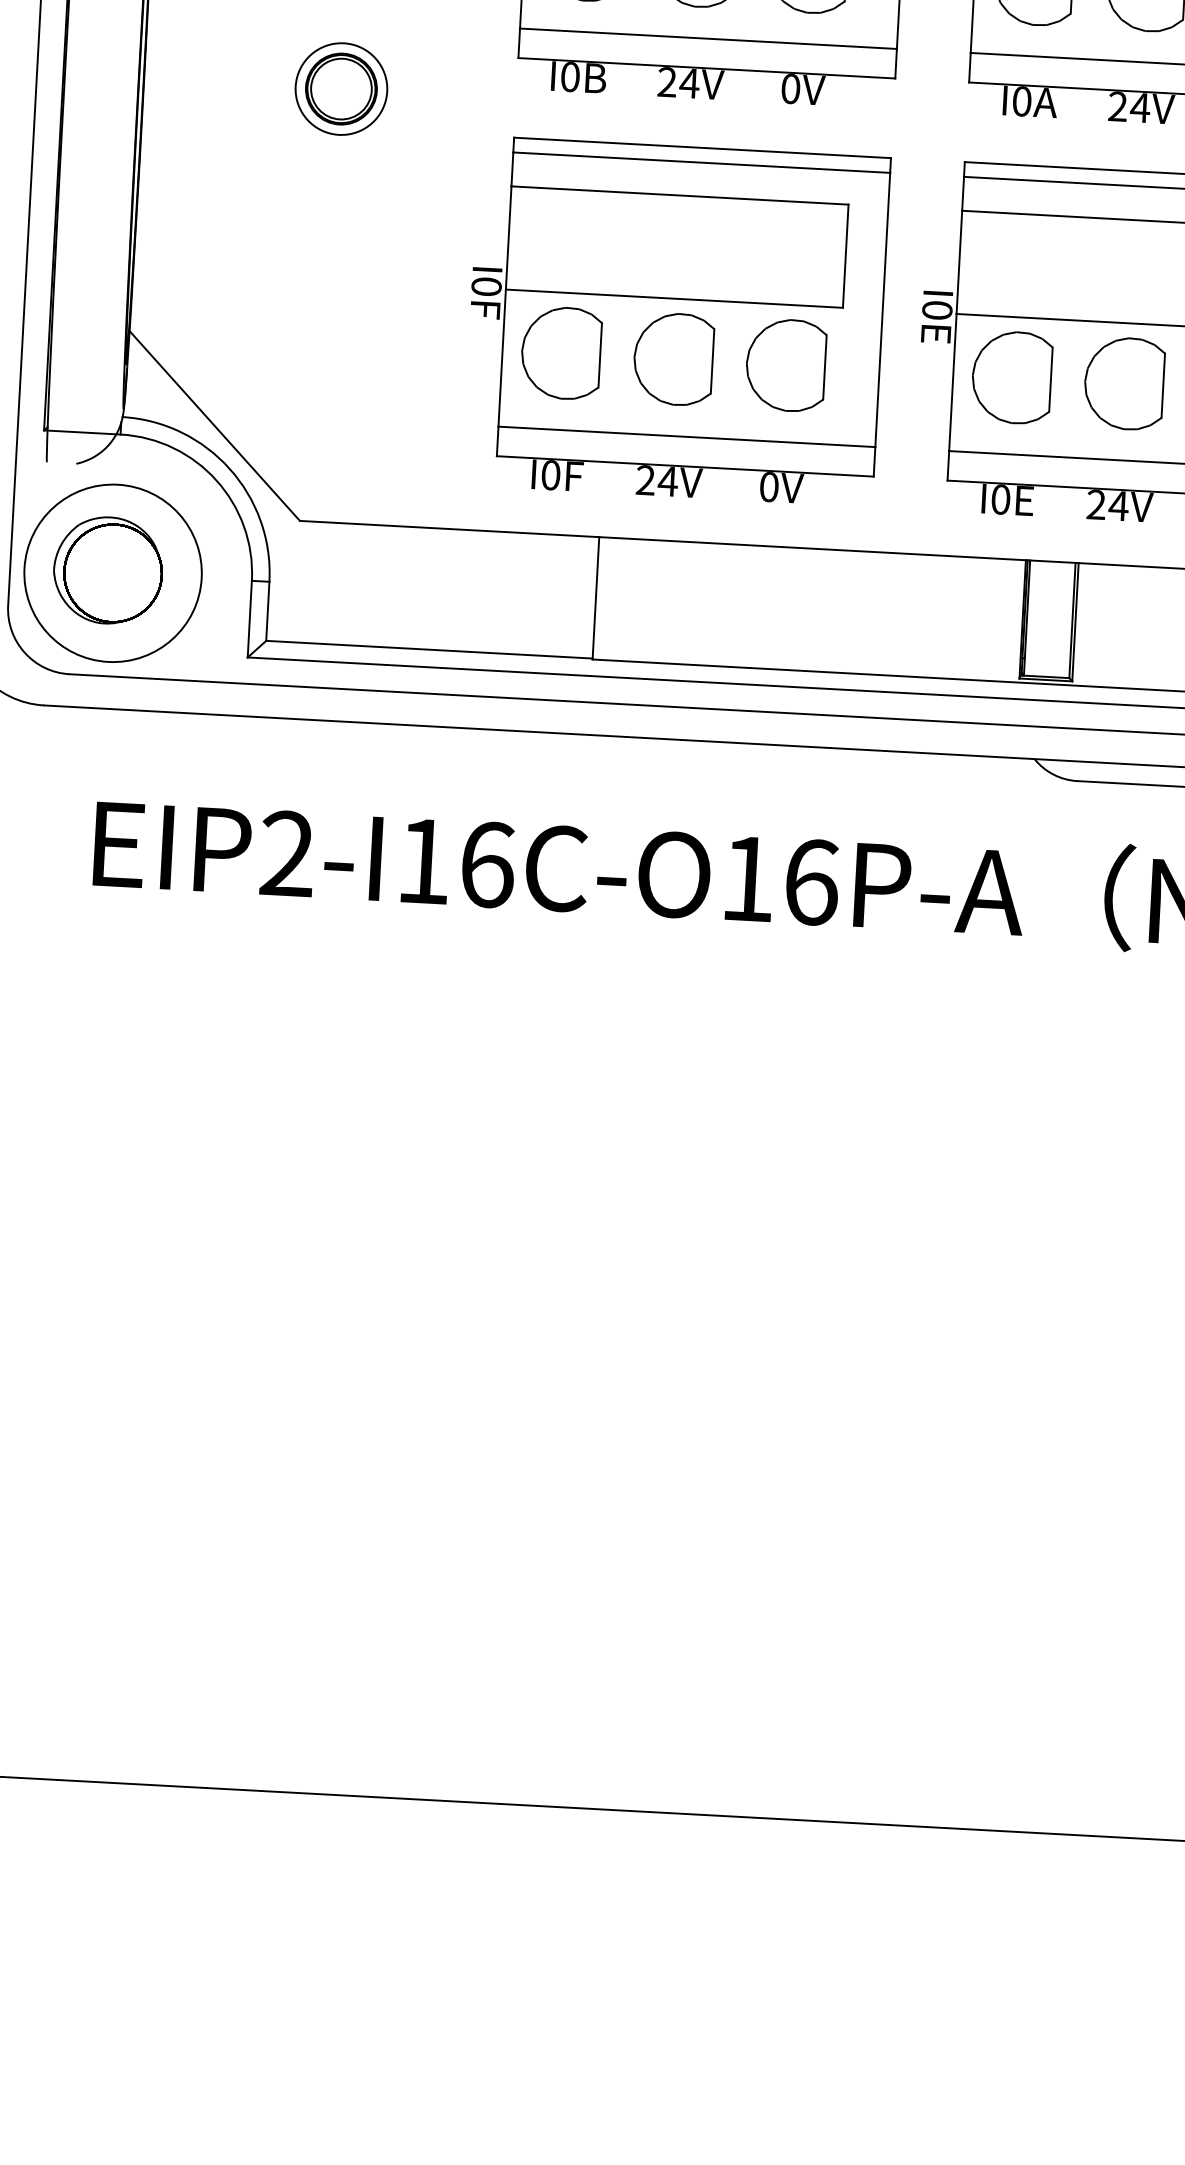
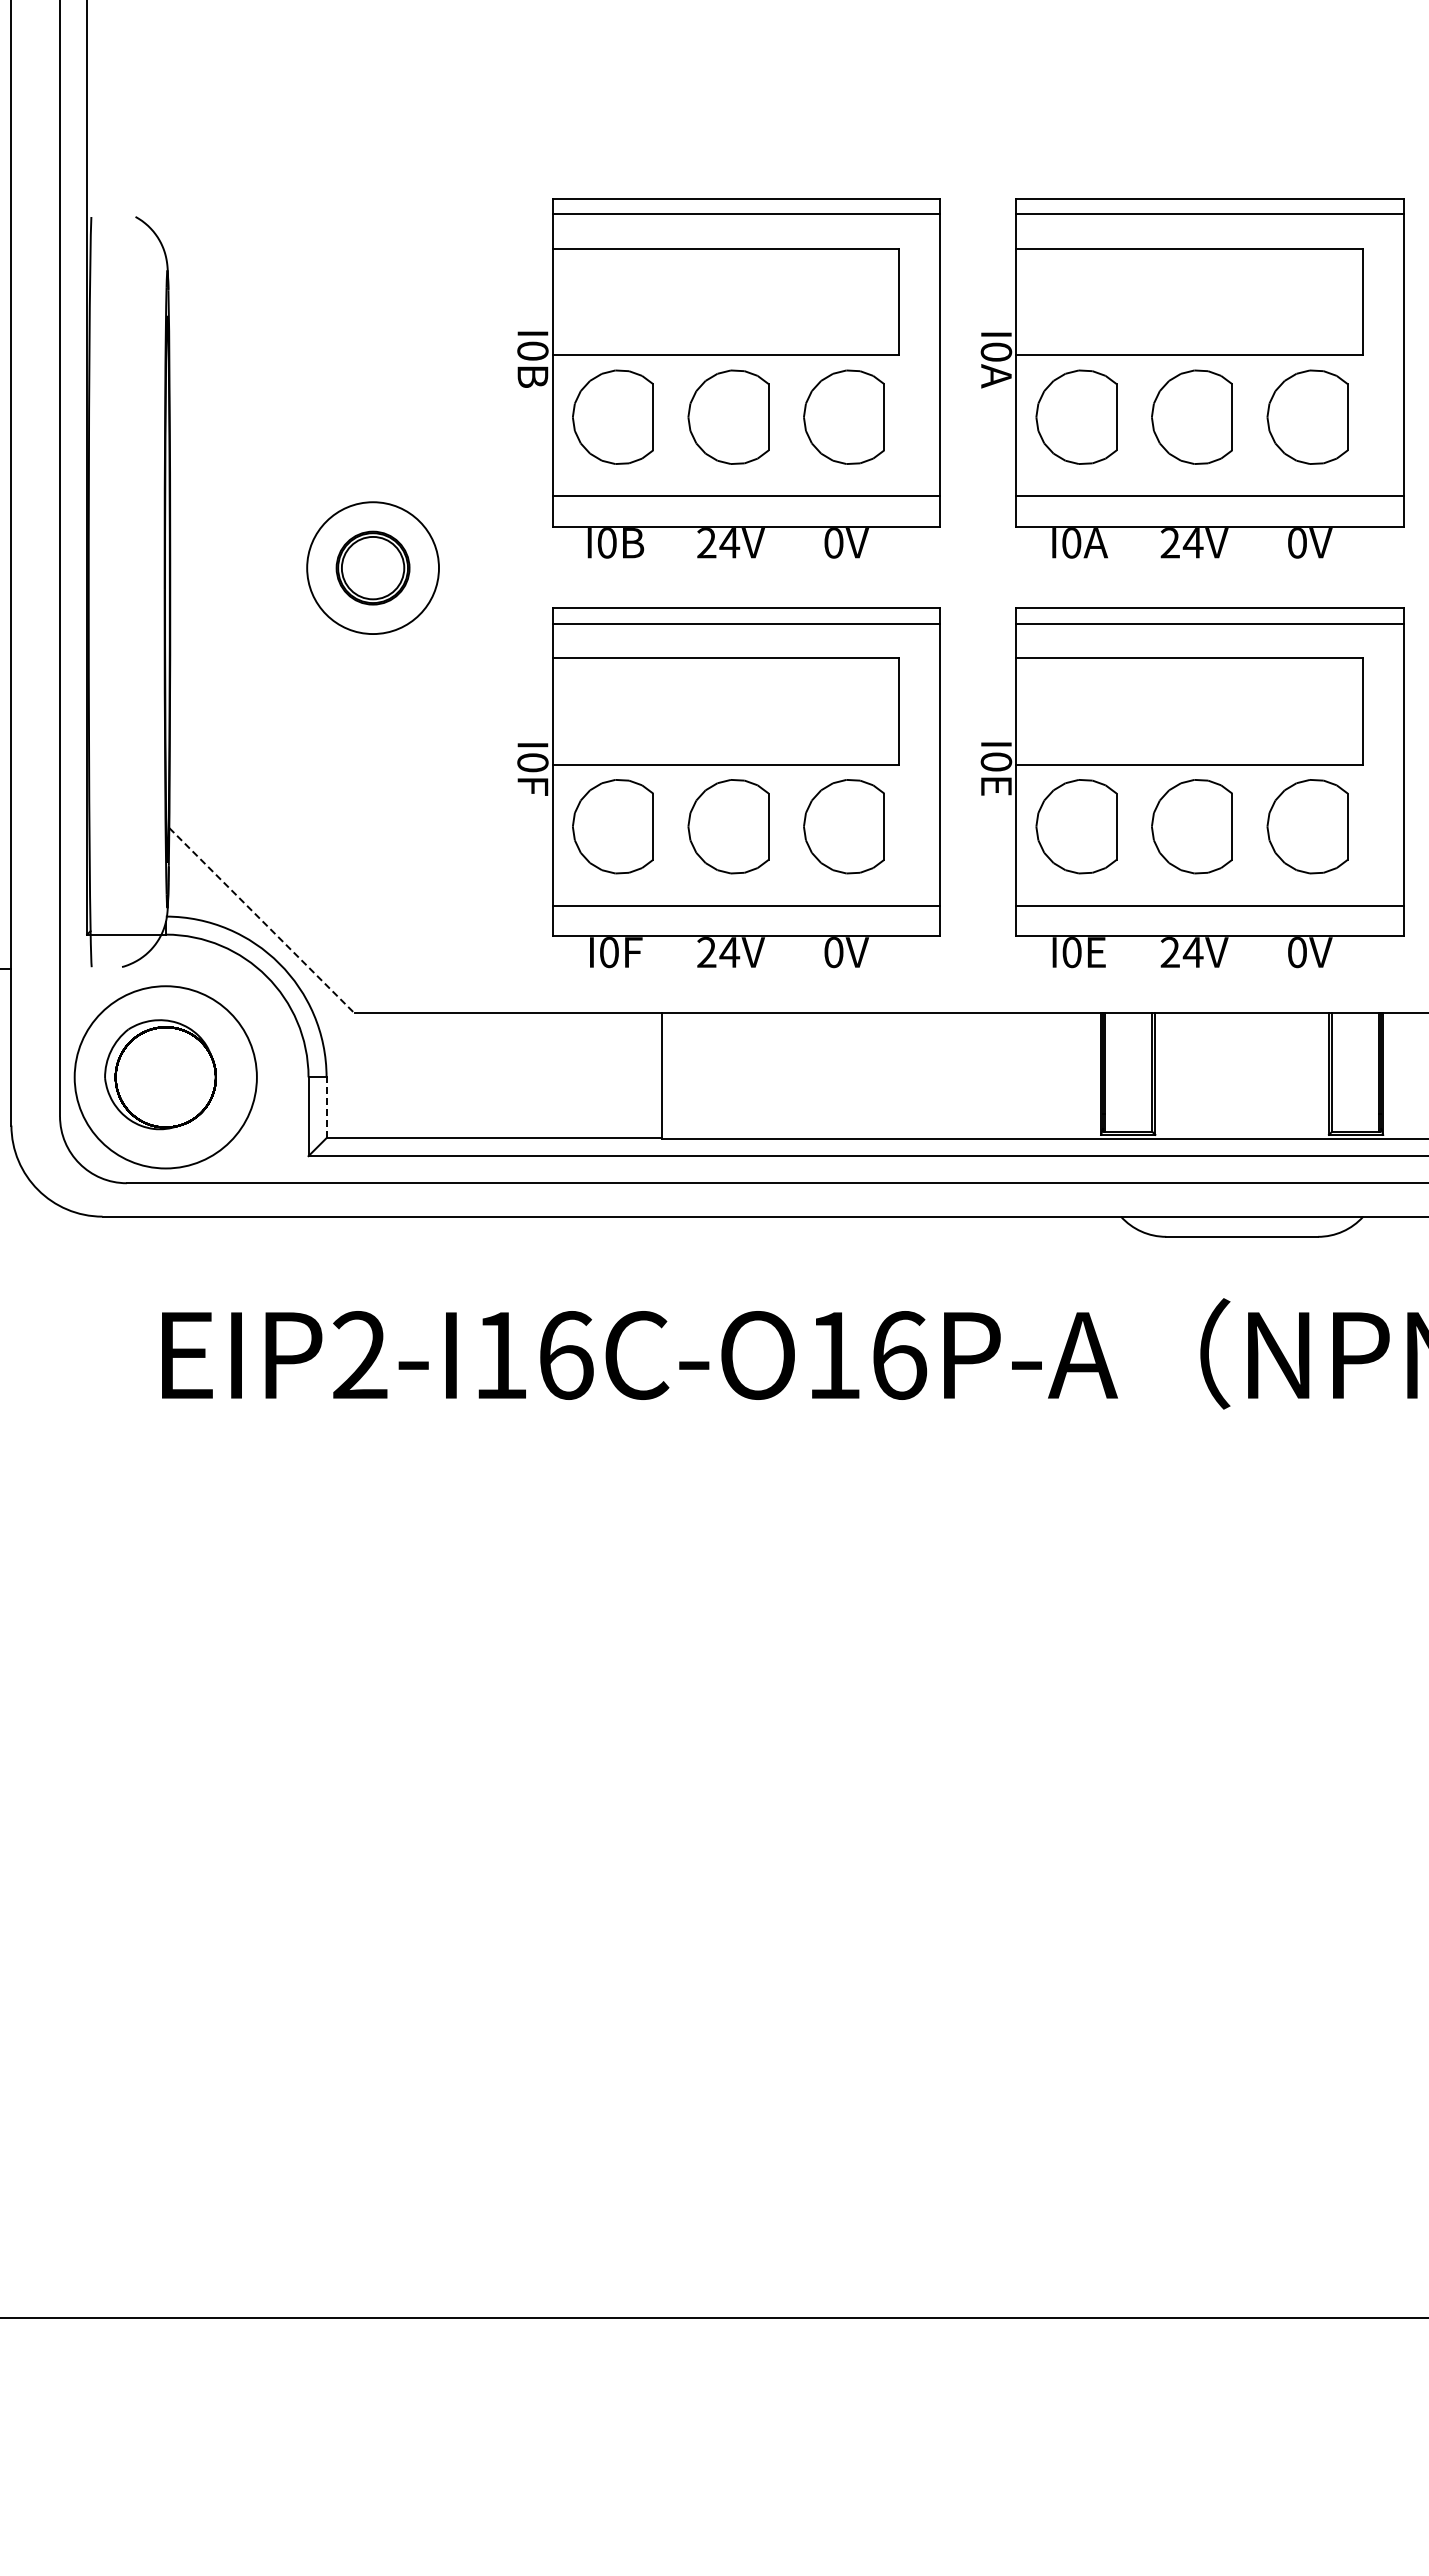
circle: (341, 89) -> (373, 568), size x1.4
line: (214, 425) -> (261, 920), solid -> dashed
line: (267, 611) -> (326, 1107), solid -> dashed

